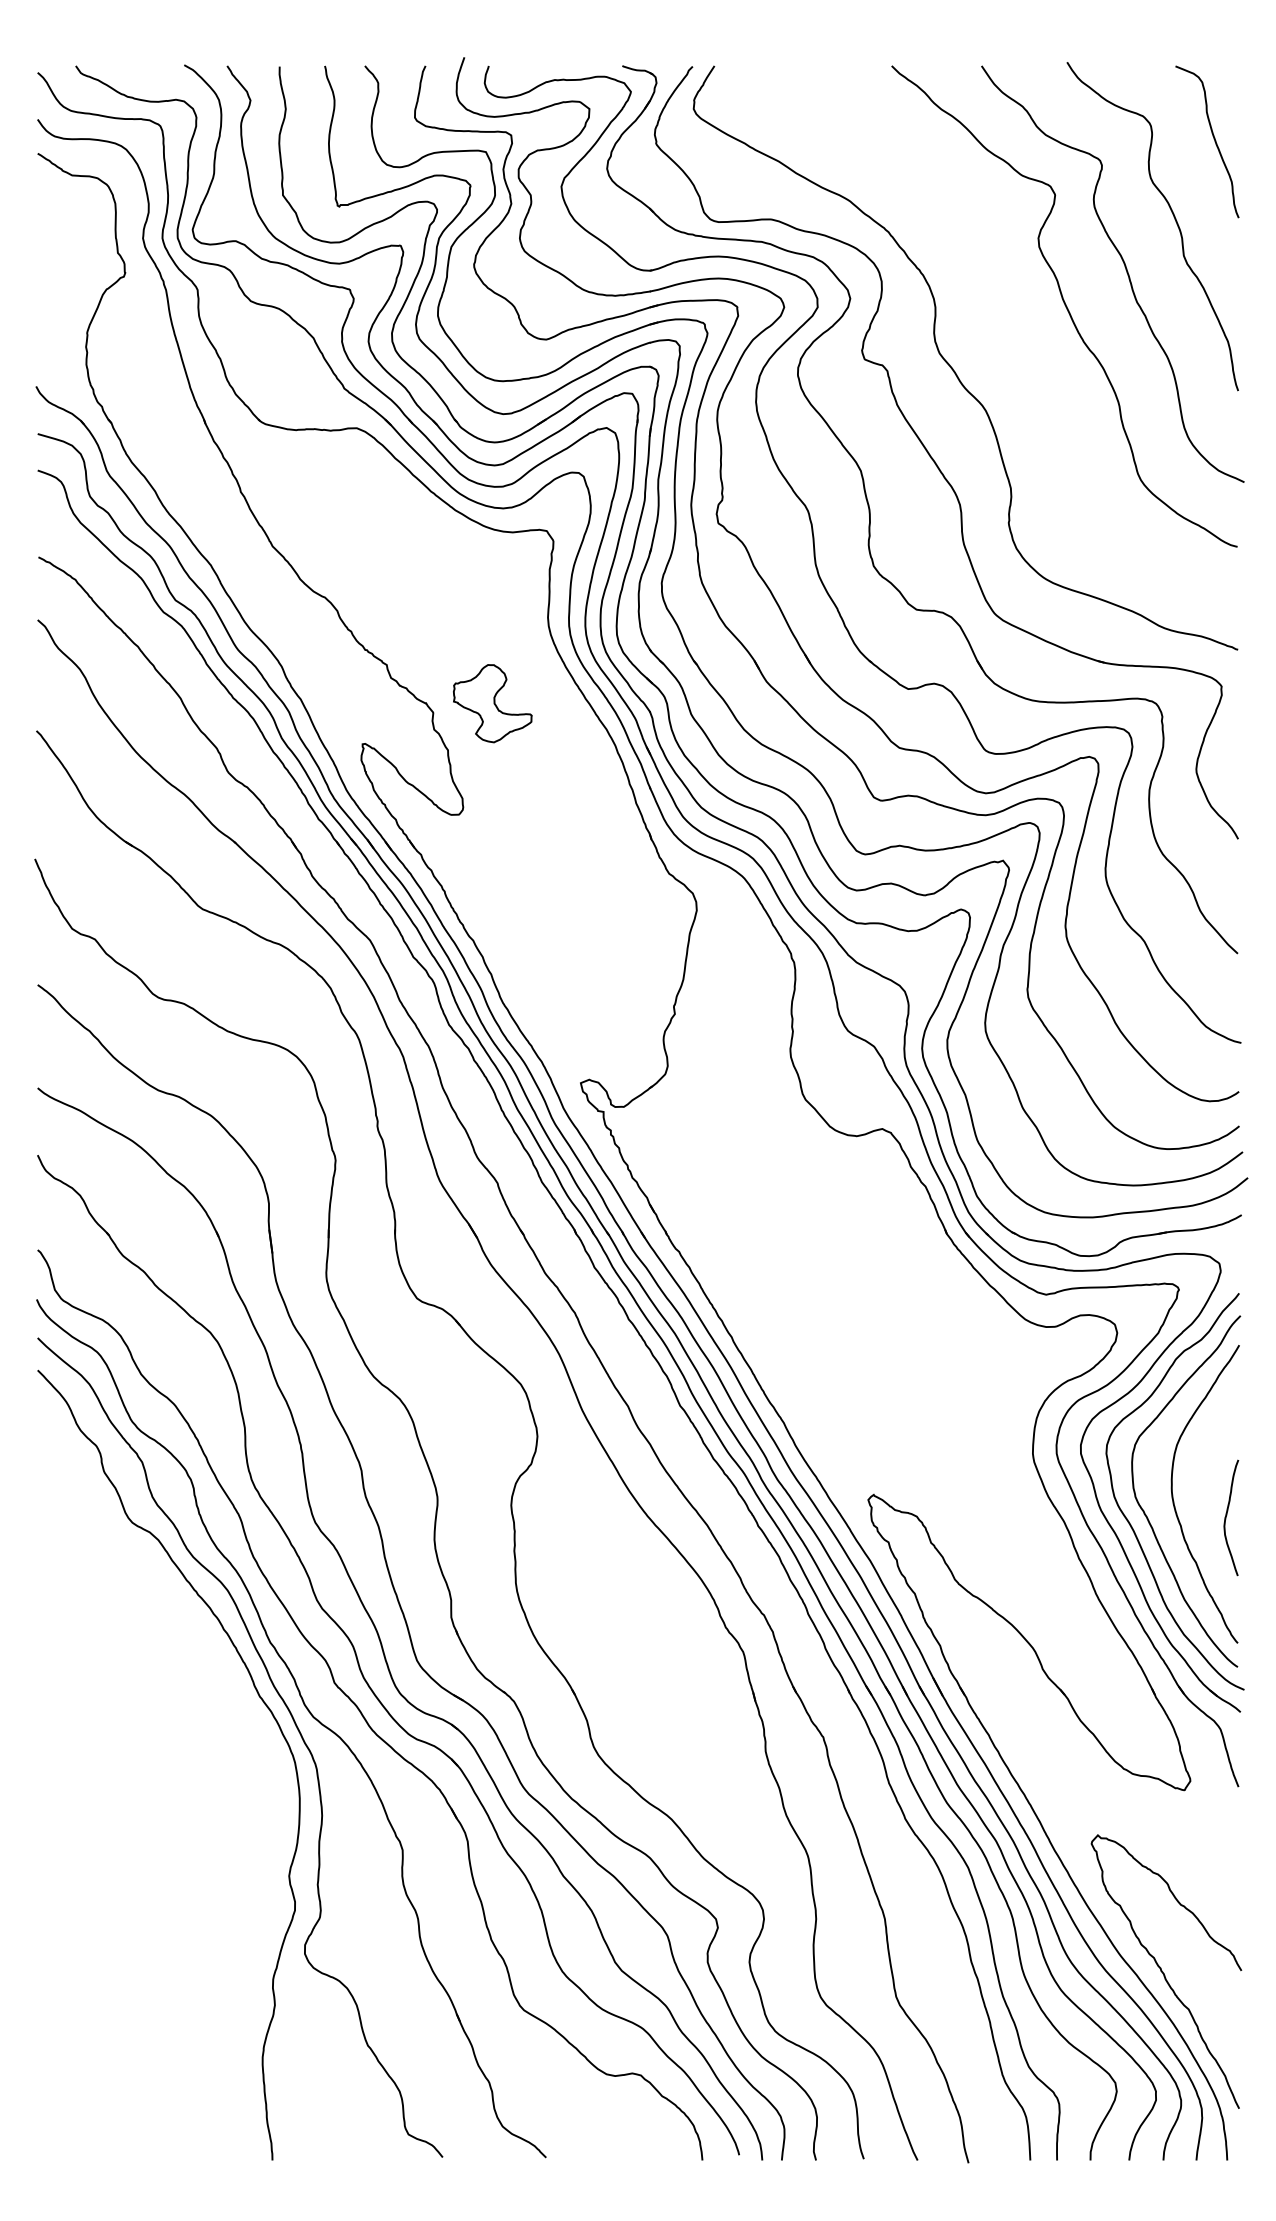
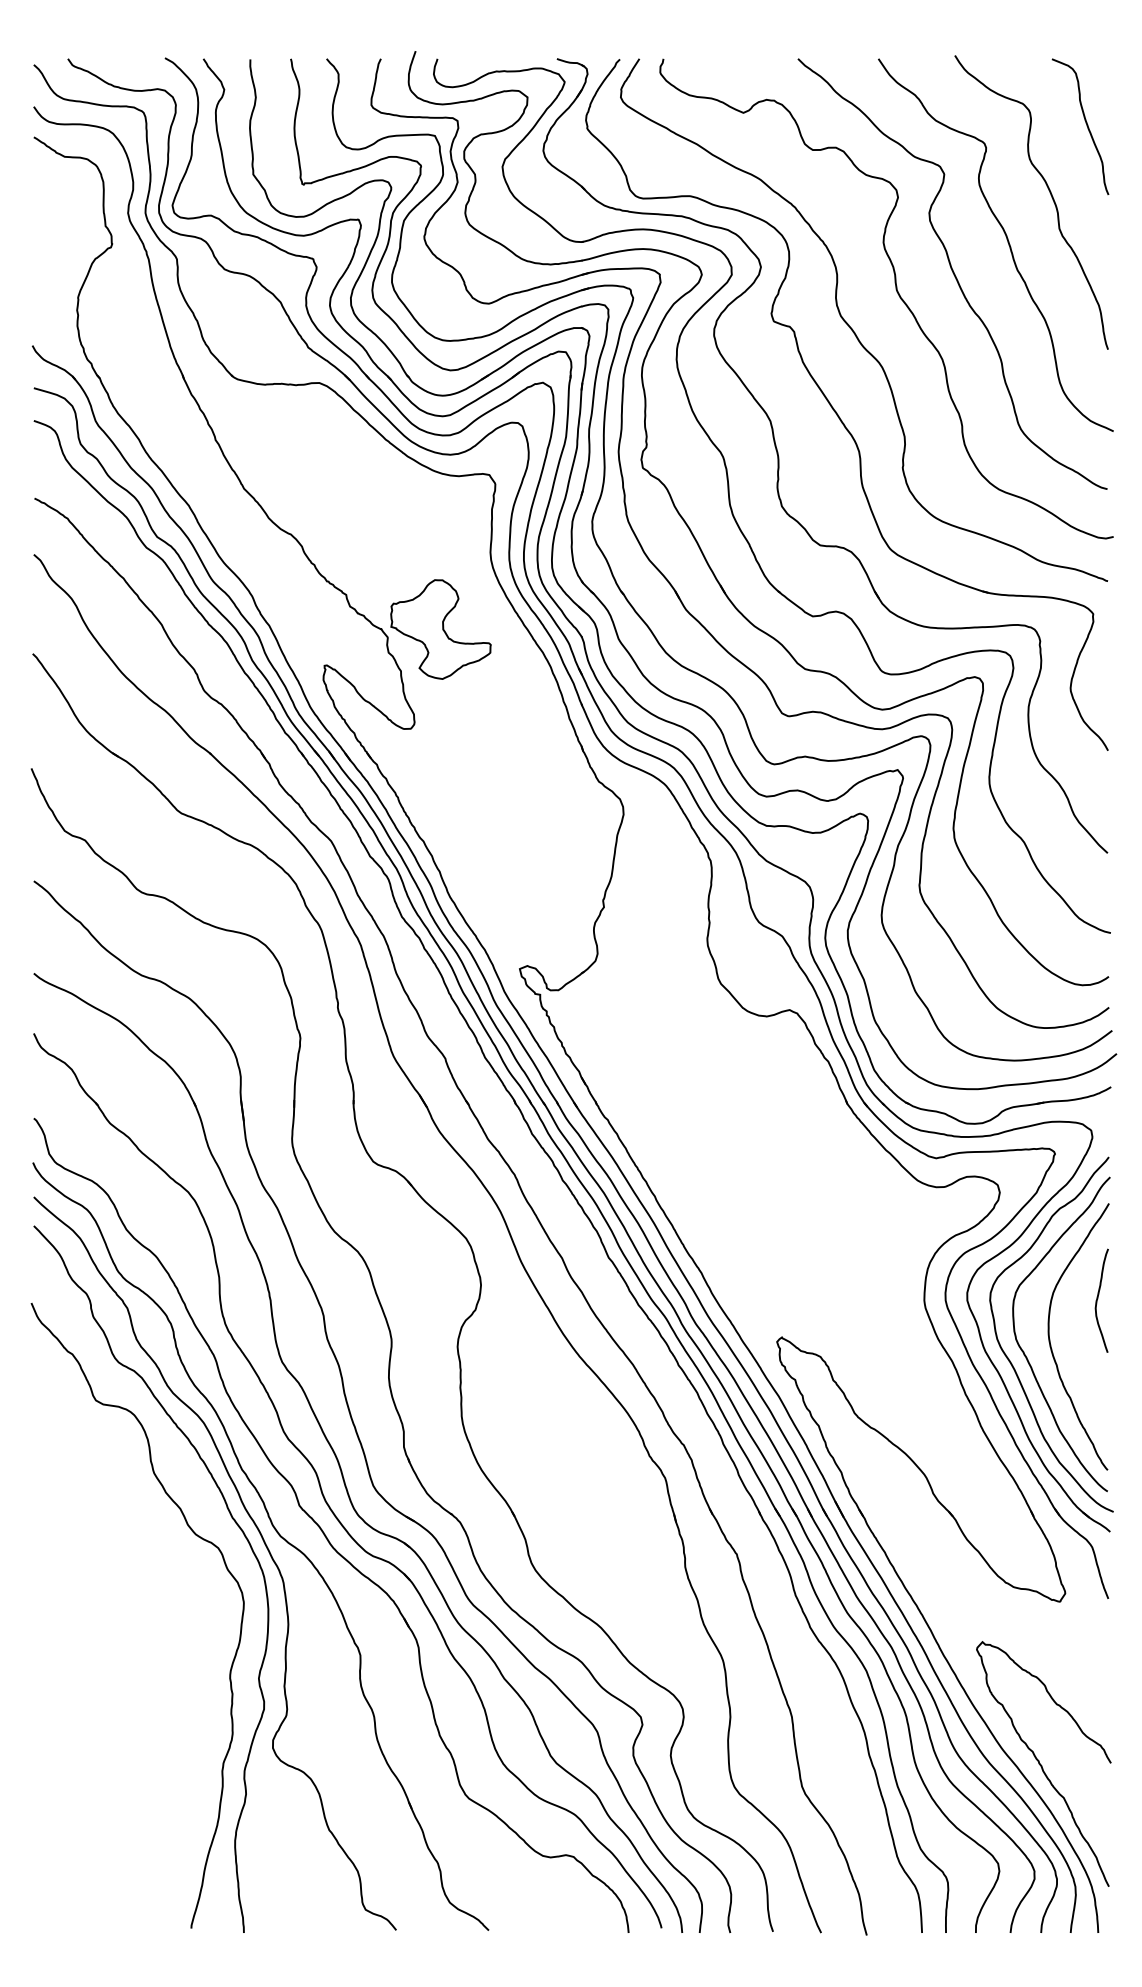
curve: (1002, 327) -> (897, 292), added
part: (492, 703) -> (440, 629), size x1.43
curve: (1227, 1515) -> (1098, 1298), moved
curve: (217, 1715) -> (194, 1534), added

